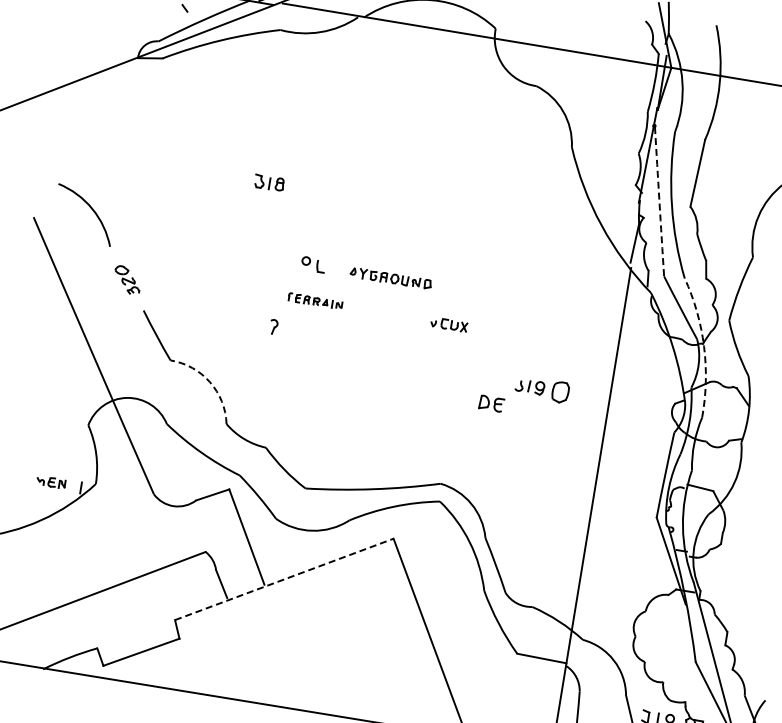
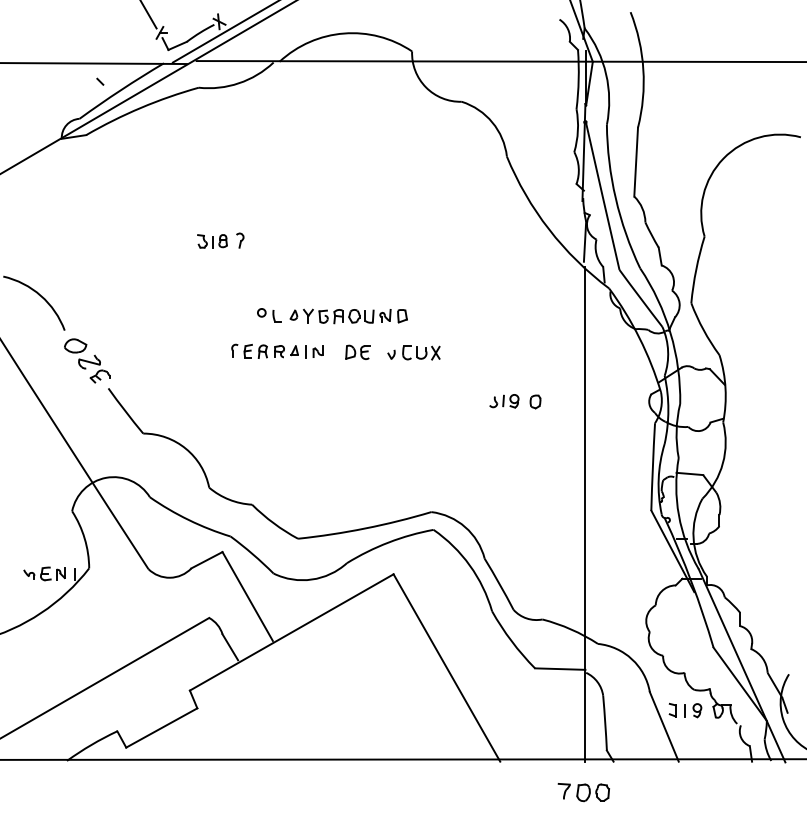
arc: (659, 201) -> (602, 196), dashed -> solid
part: (390, 278) -> (348, 316), size x1.43
part: (127, 279) -> (87, 360), size x1.67
part: (315, 300) -> (277, 350), size x1.67
part: (448, 324) -> (413, 352), size x1.43
part: (274, 326) -> (240, 240), moved
arc: (703, 346) -> (670, 333), dashed -> solid
arc: (209, 381) -> (185, 448), dashed -> solid
part: (560, 391) -> (535, 401), size x0.62
part: (491, 402) -> (357, 351), moved
part: (51, 481) -> (44, 573), size x1.43
line: (285, 579) -> (292, 632), dashed -> solid

